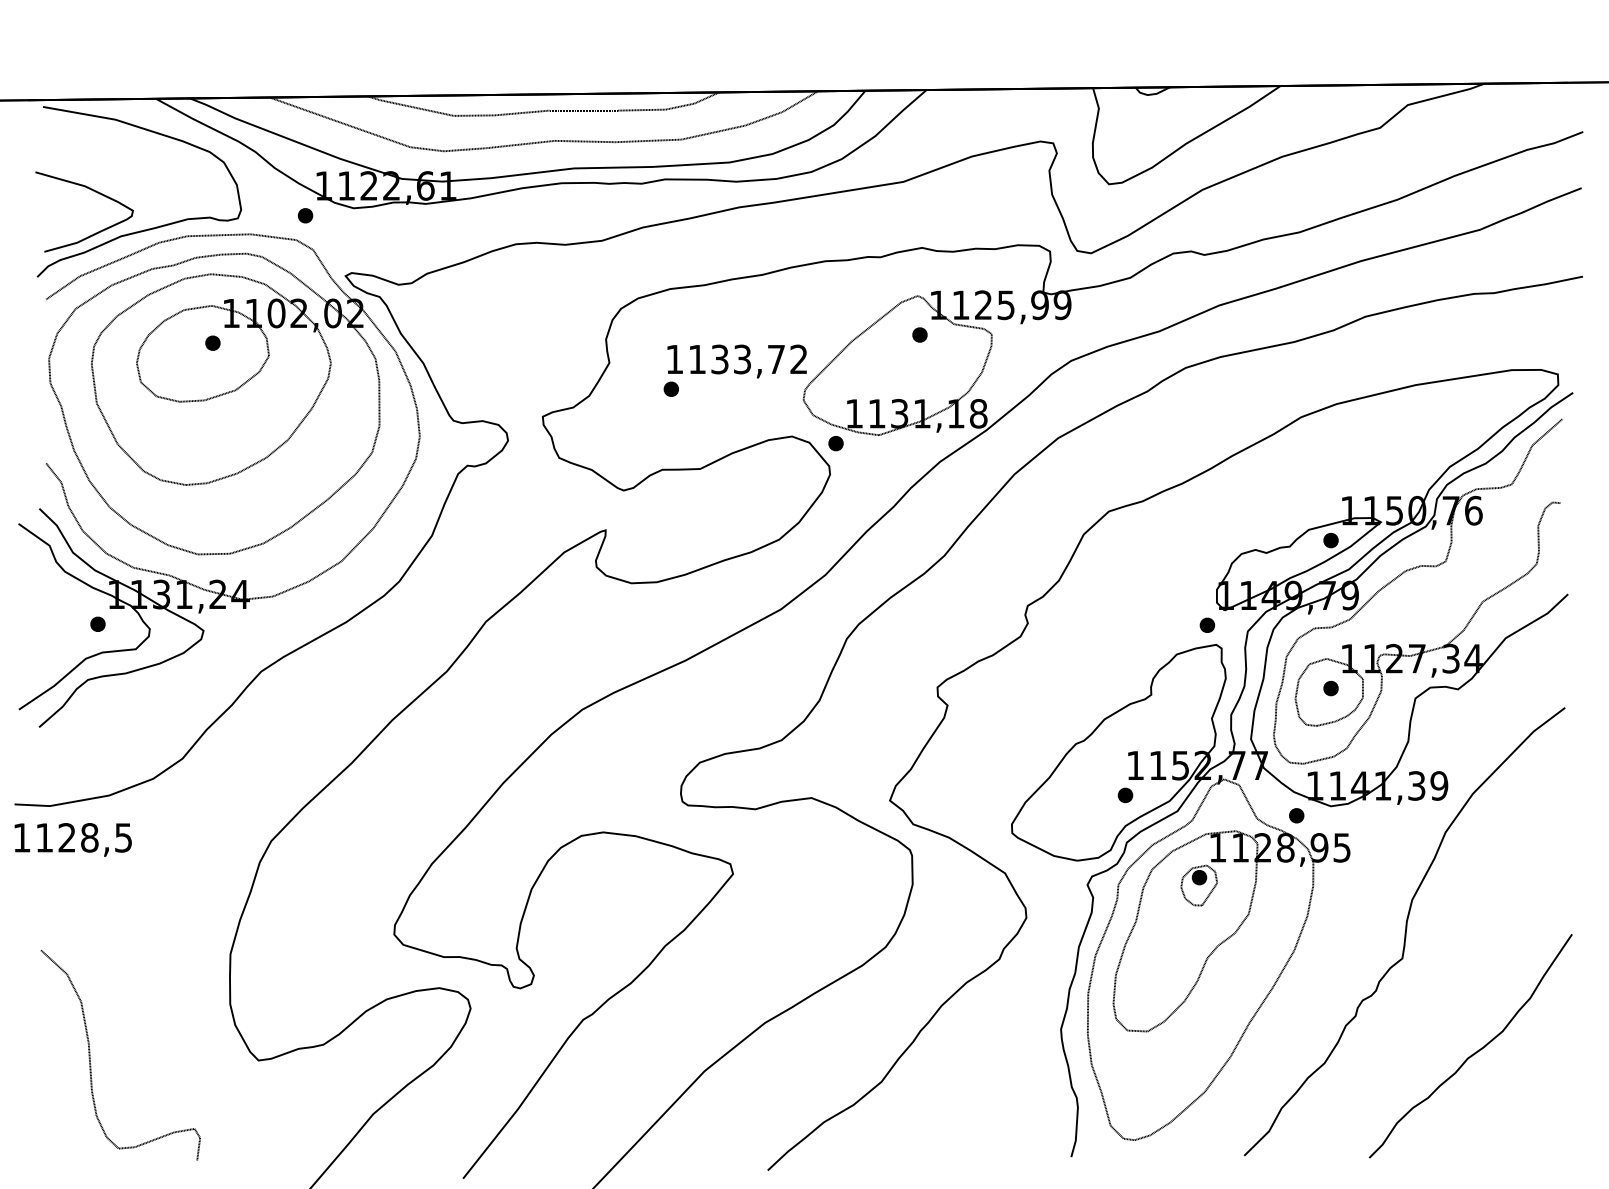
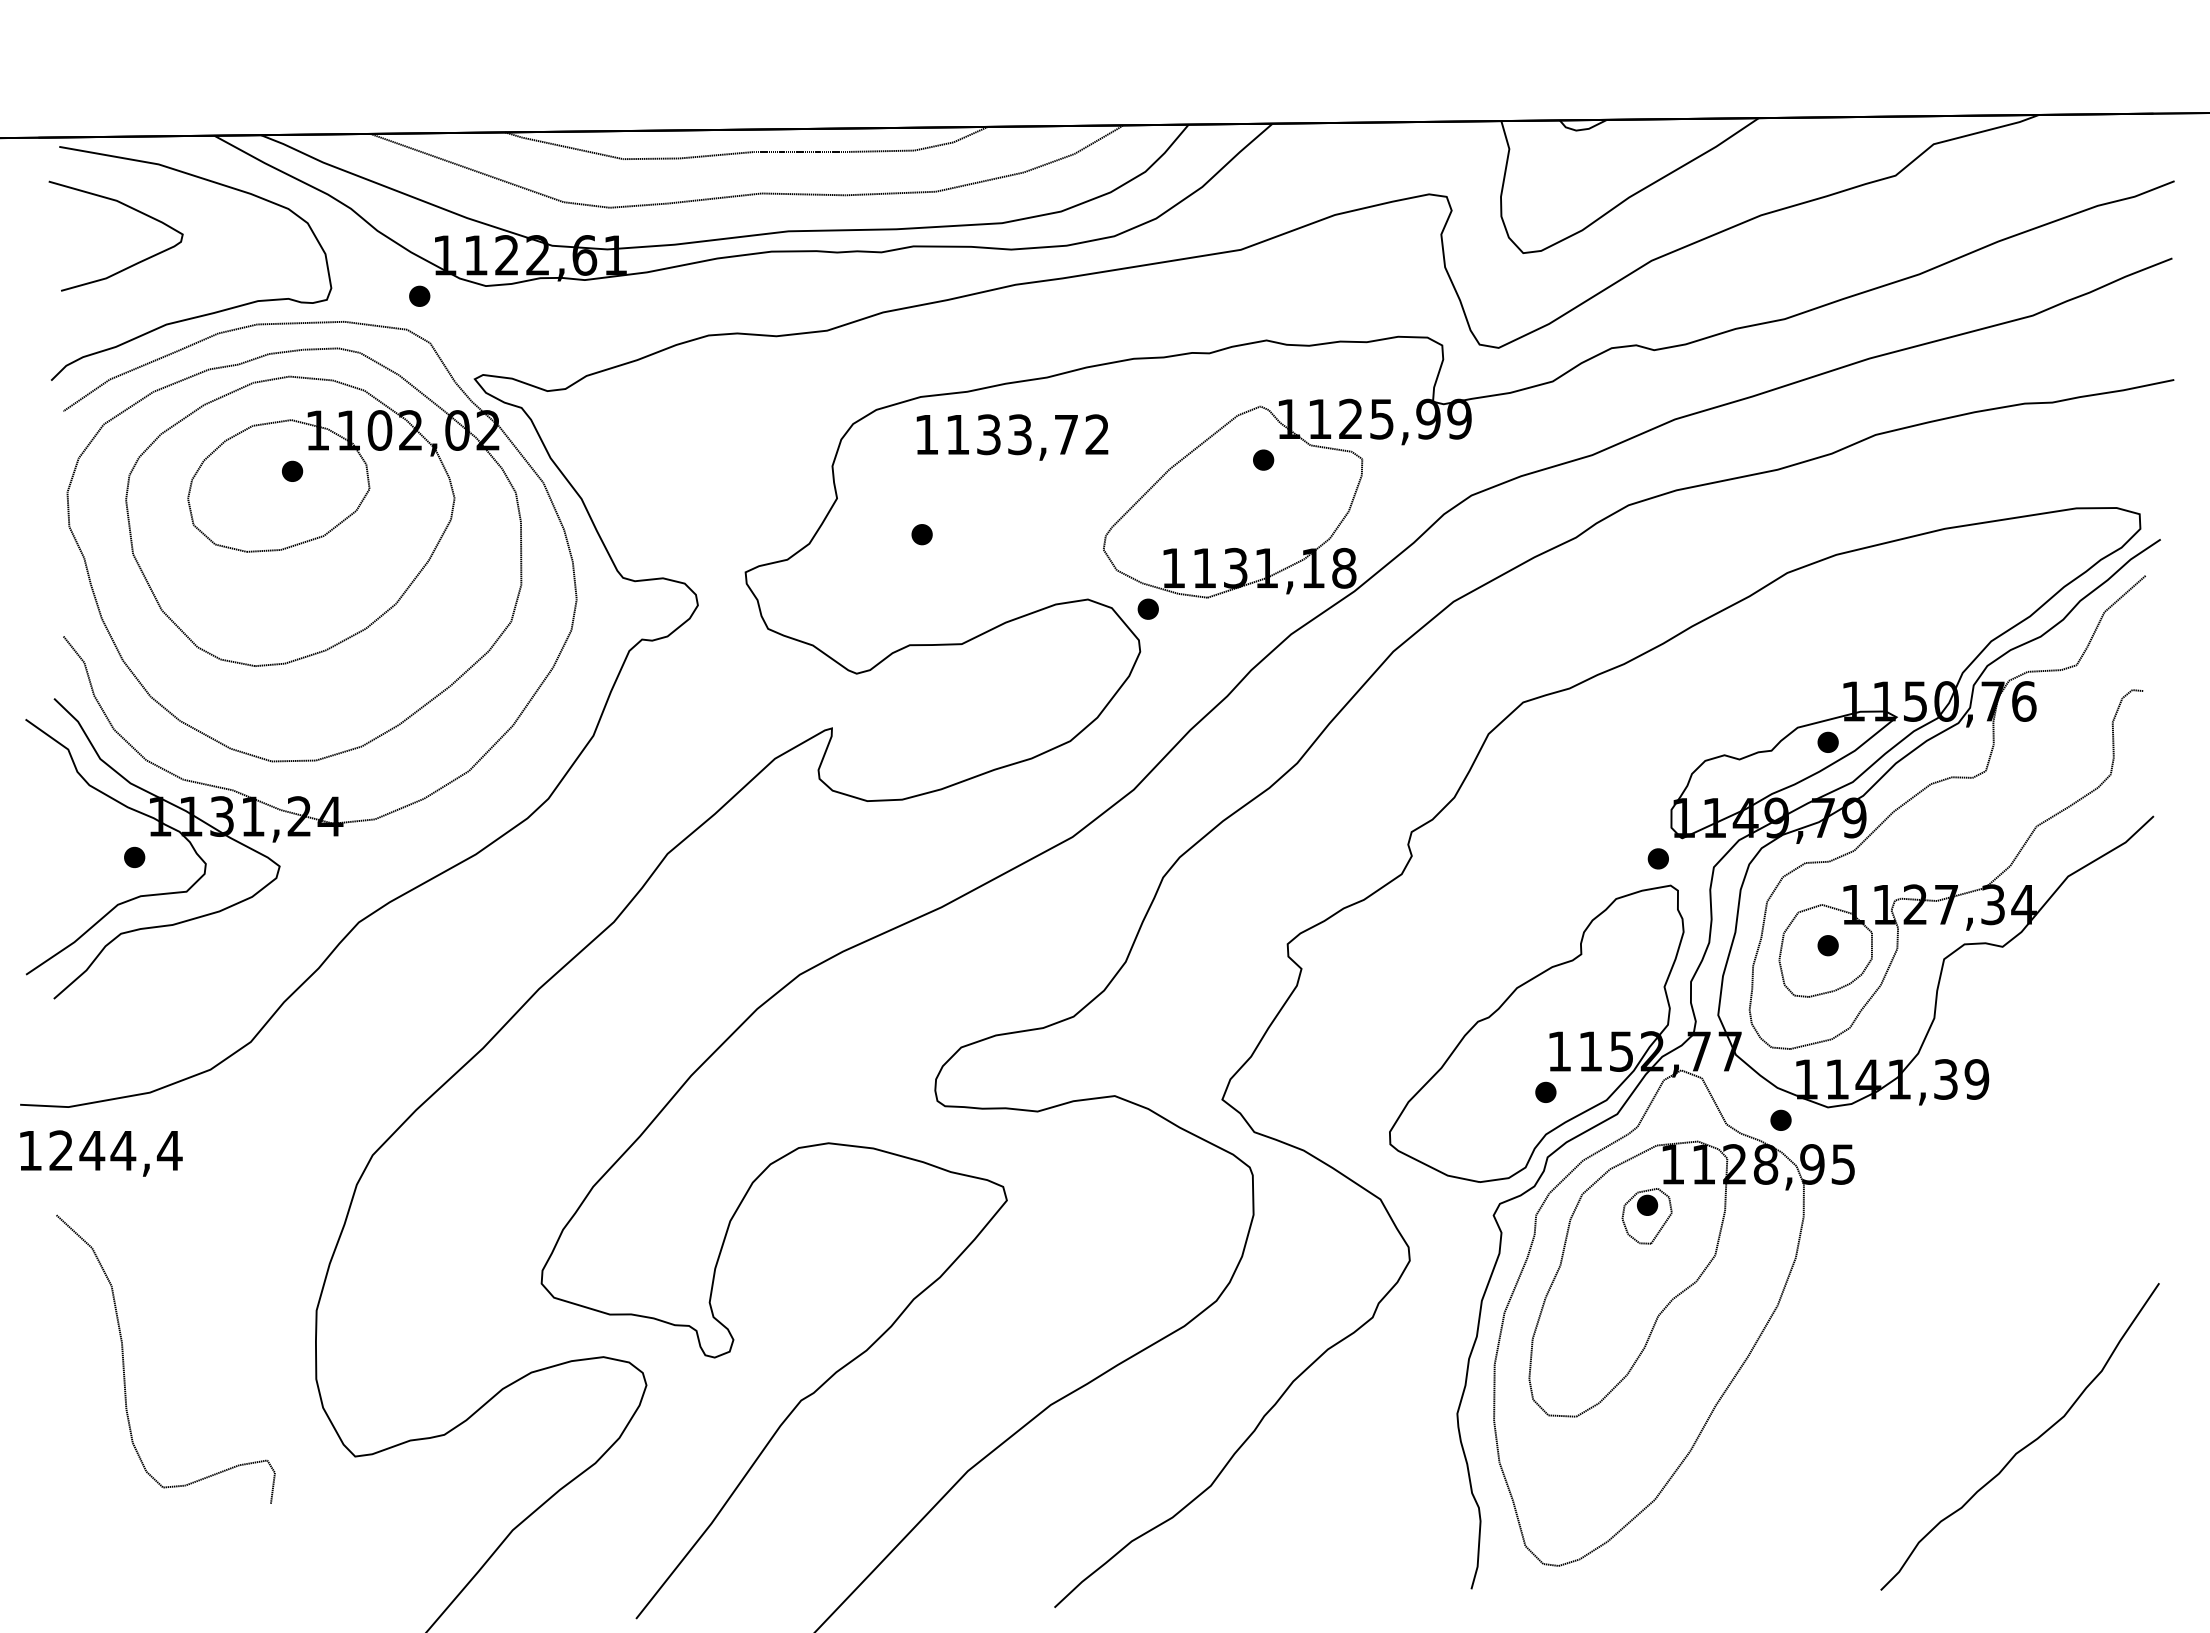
curve: (93, 191) -> (128, 207), moved
text: (737, 361) -> (1012, 437), moved
text: (84, 837) -> (115, 1150), 1128,5 -> 1244,4
curve: (1405, 931) -> (1930, 1279), removed
curve: (90, 1056) -> (124, 1361), moved

